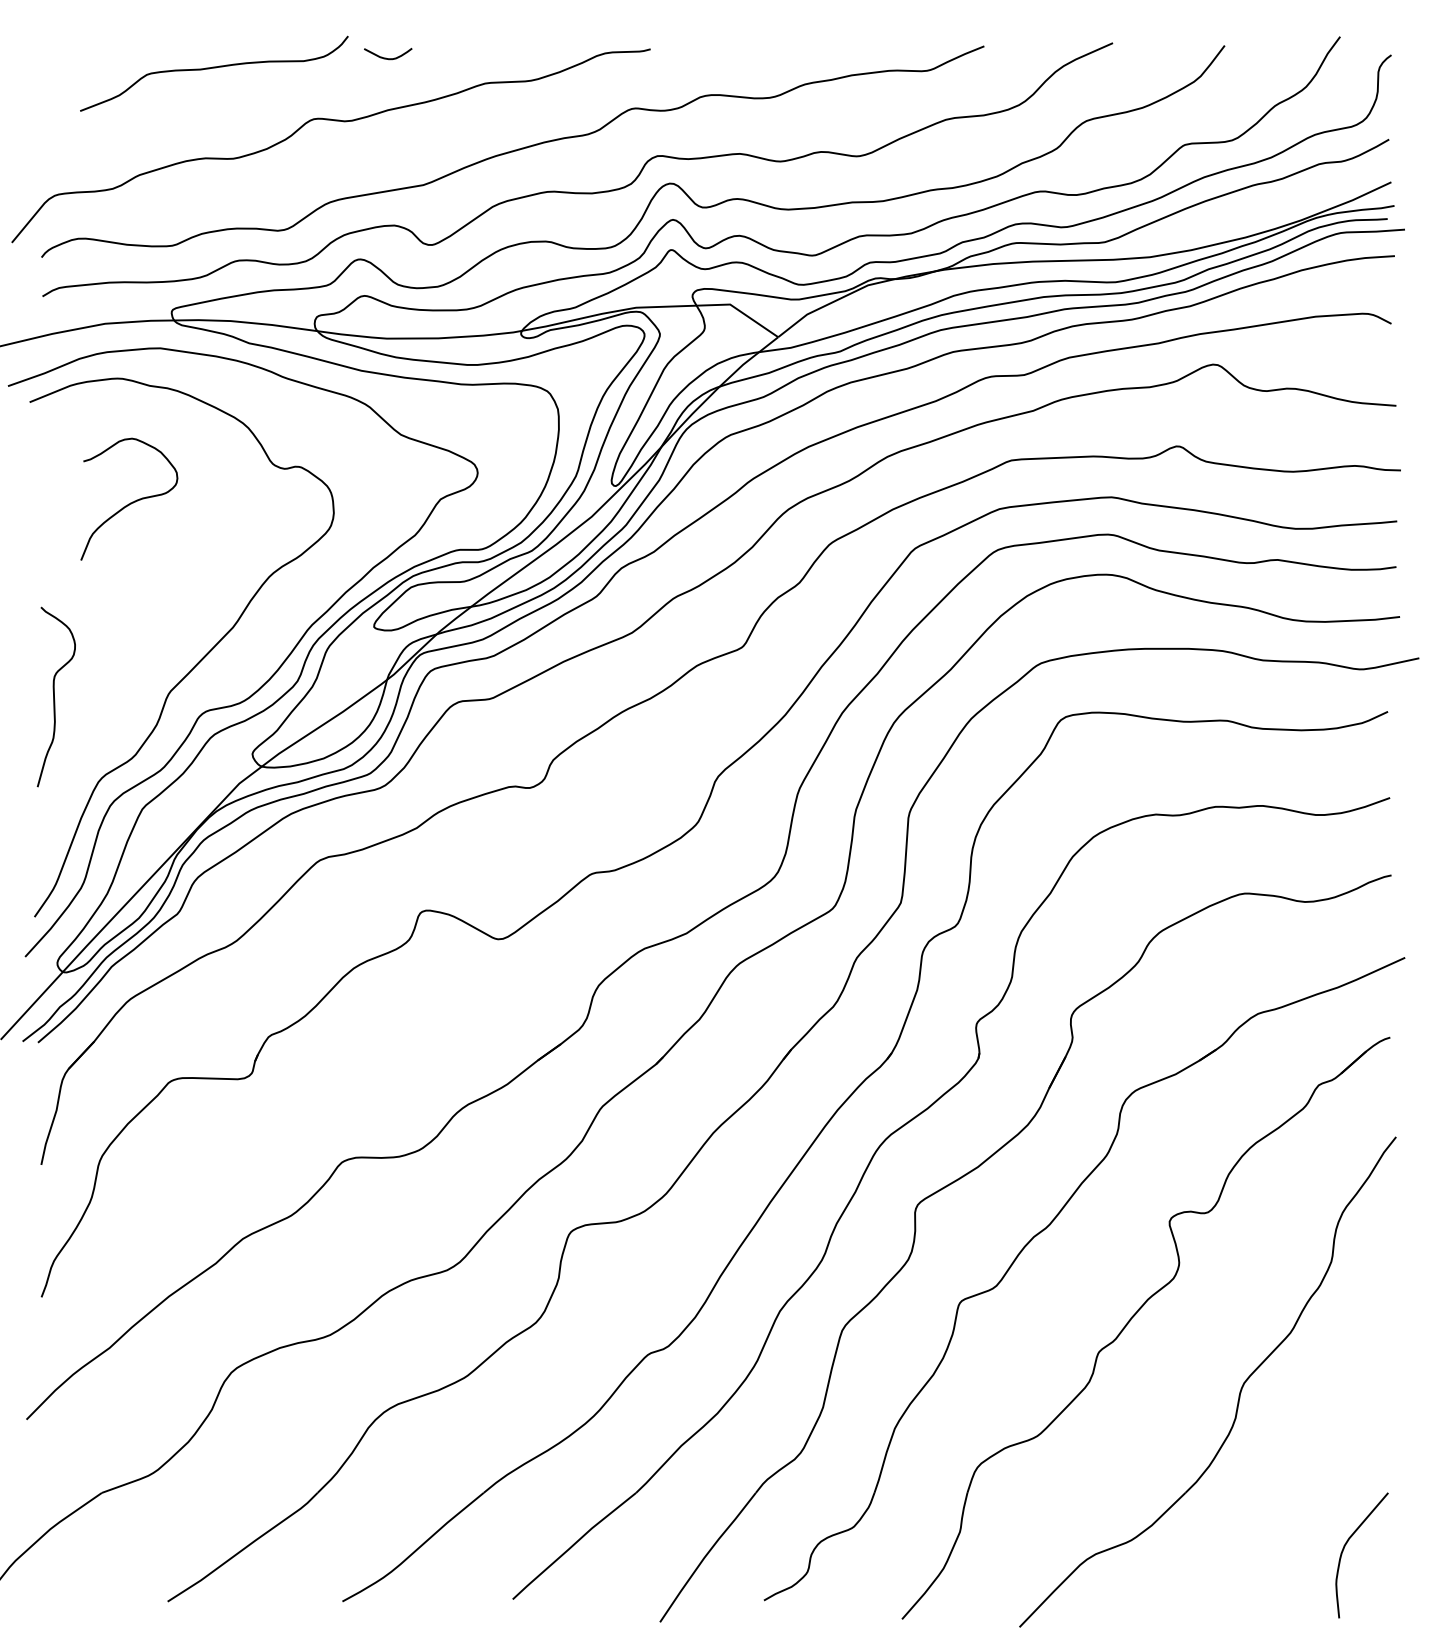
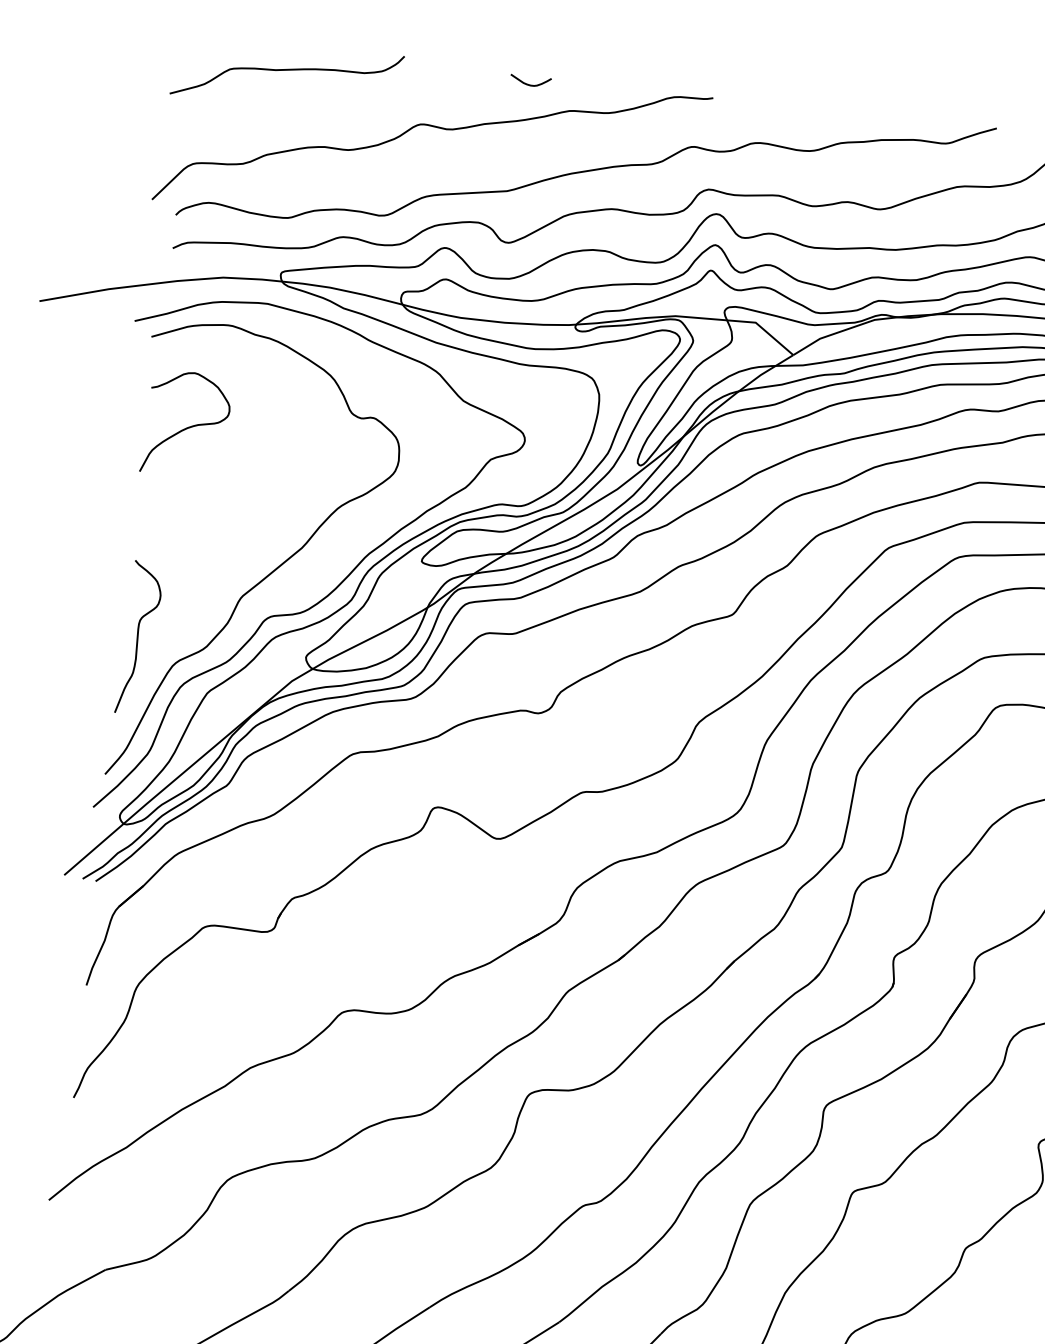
curve: (386, 57) -> (528, 83), moved
curve: (214, 68) -> (287, 70), moved
curve: (130, 502) -> (187, 427), moved
curve: (54, 696) -> (138, 637), moved

